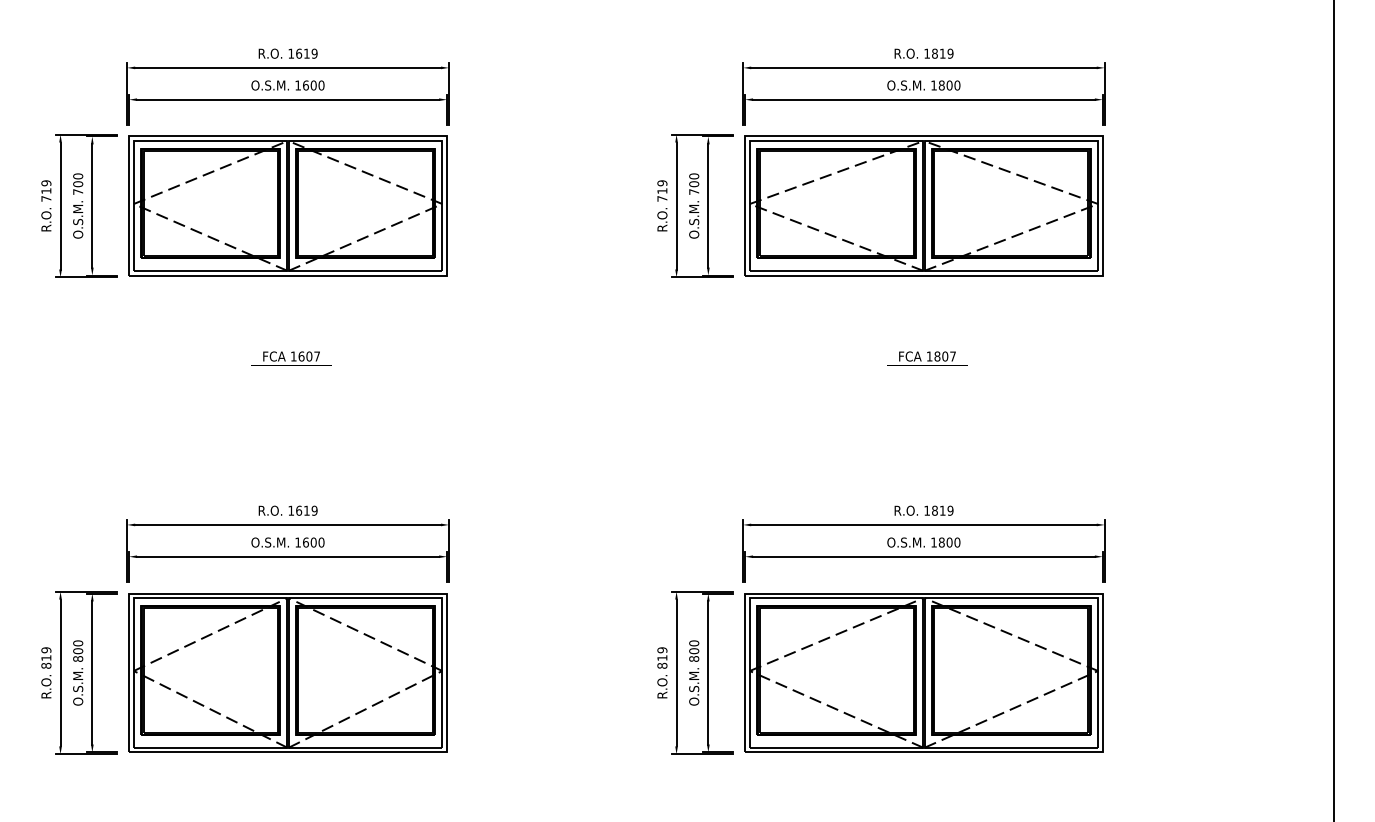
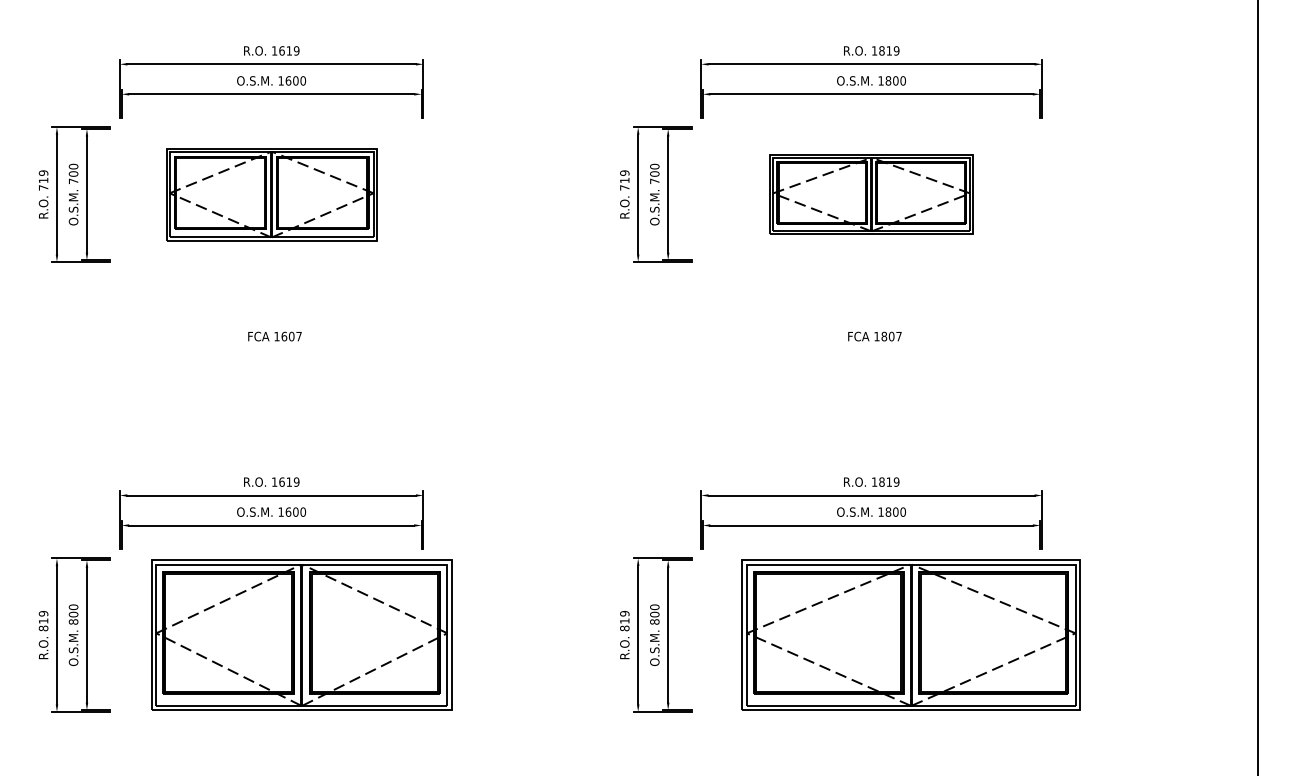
part: (287, 205) -> (271, 194), size x0.7
part: (923, 205) -> (871, 194), size x0.6
part: (287, 672) -> (301, 634), moved
part: (923, 672) -> (910, 634), moved

